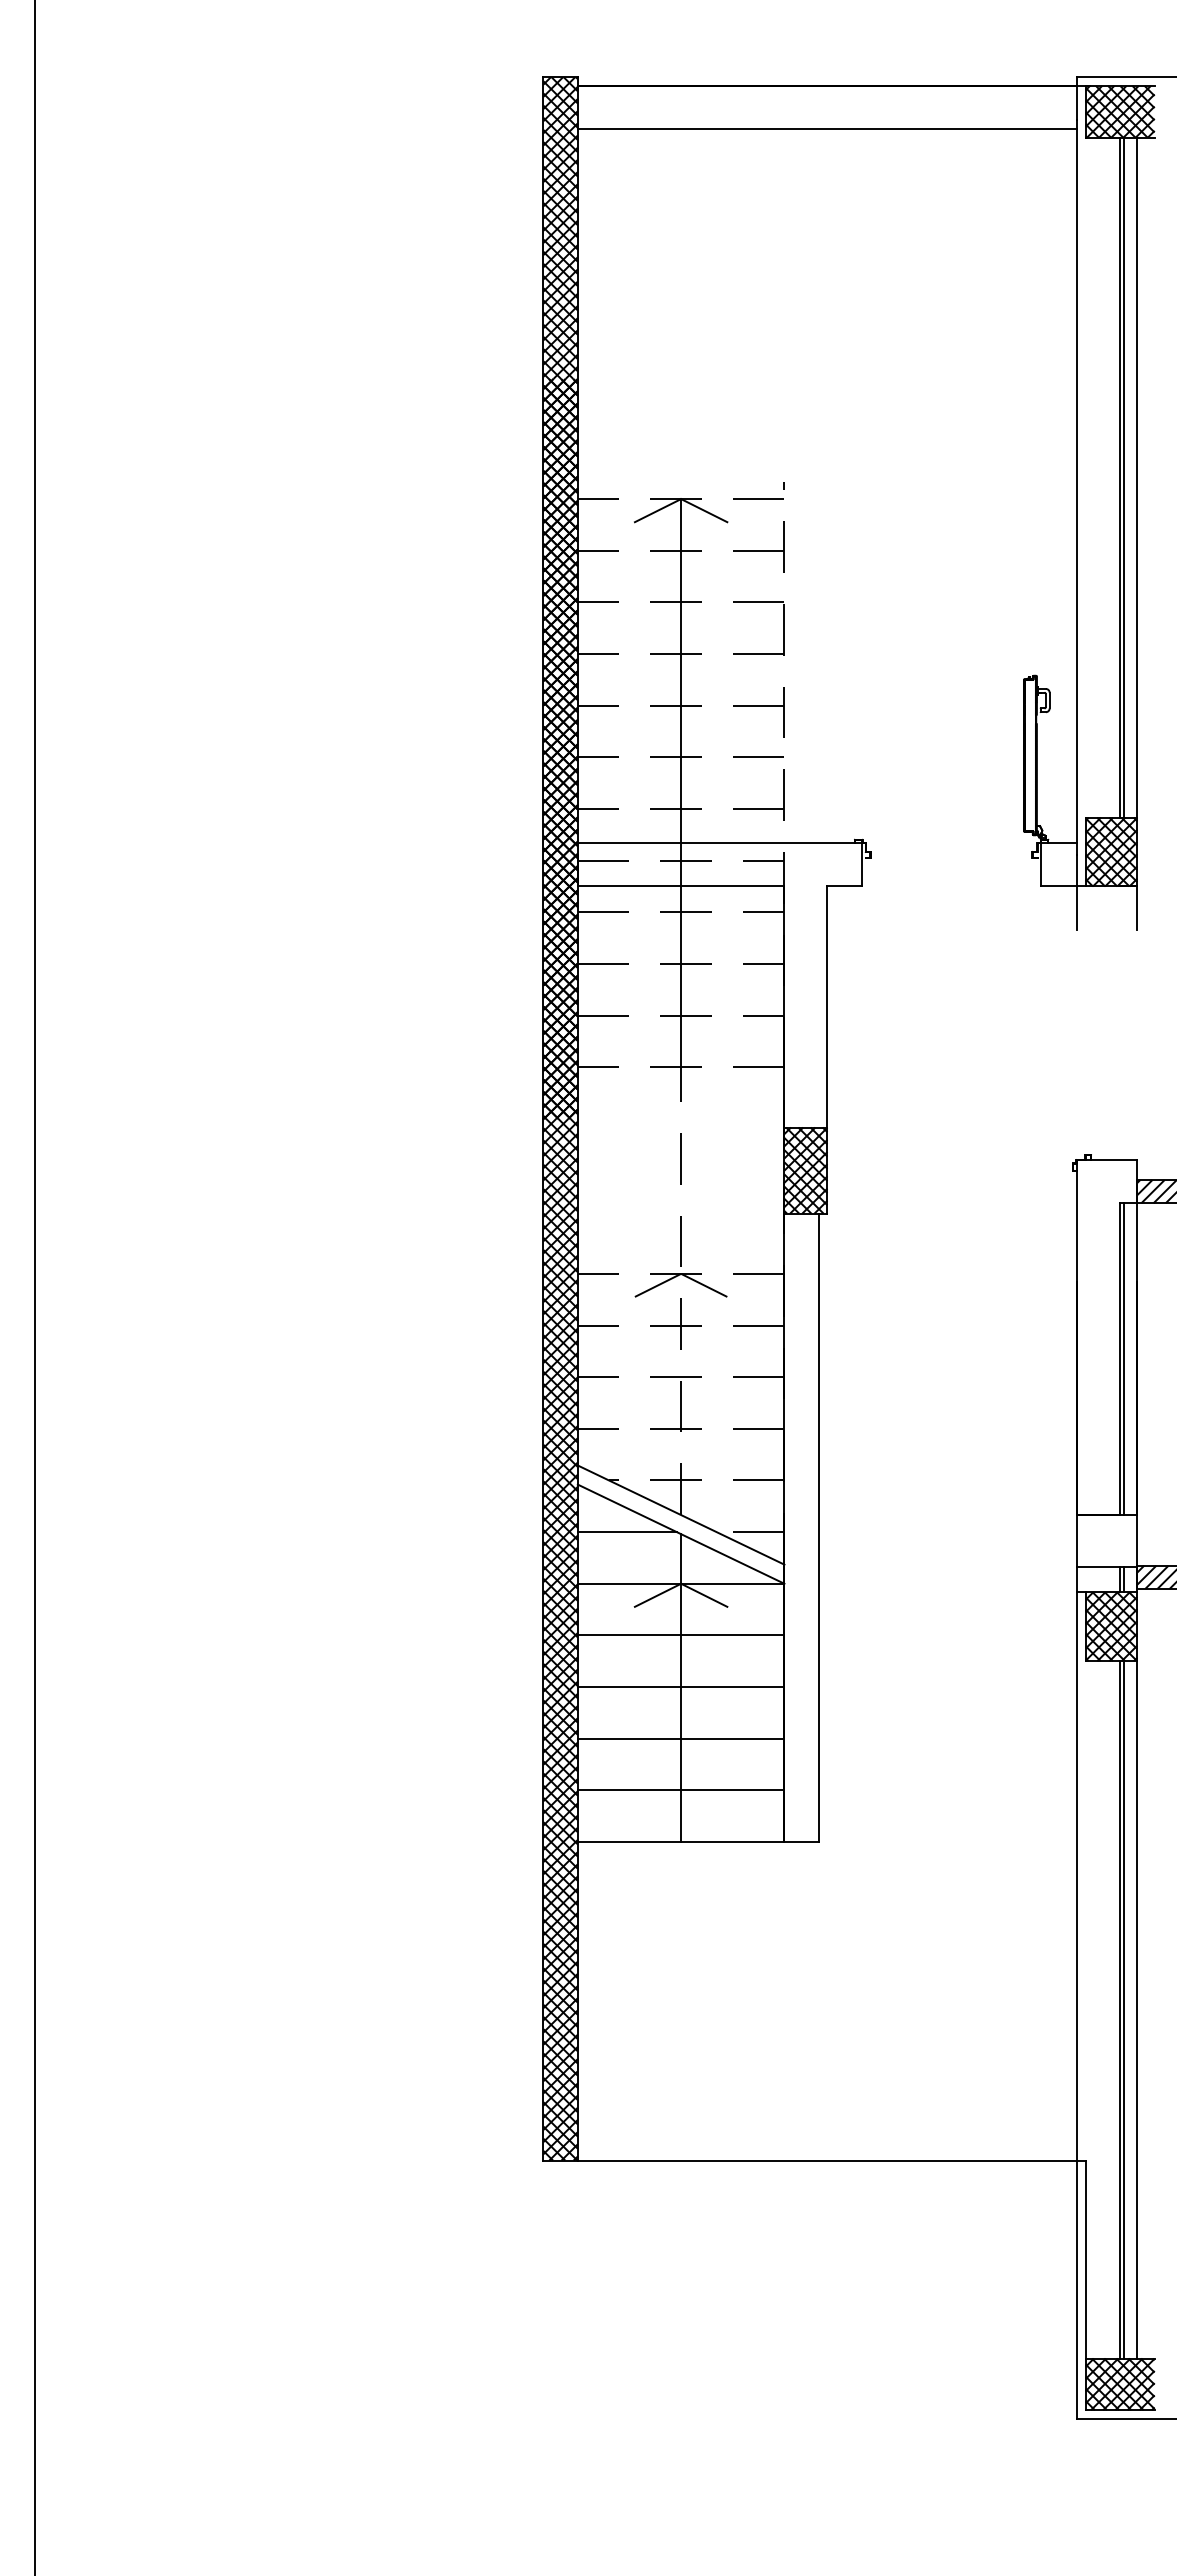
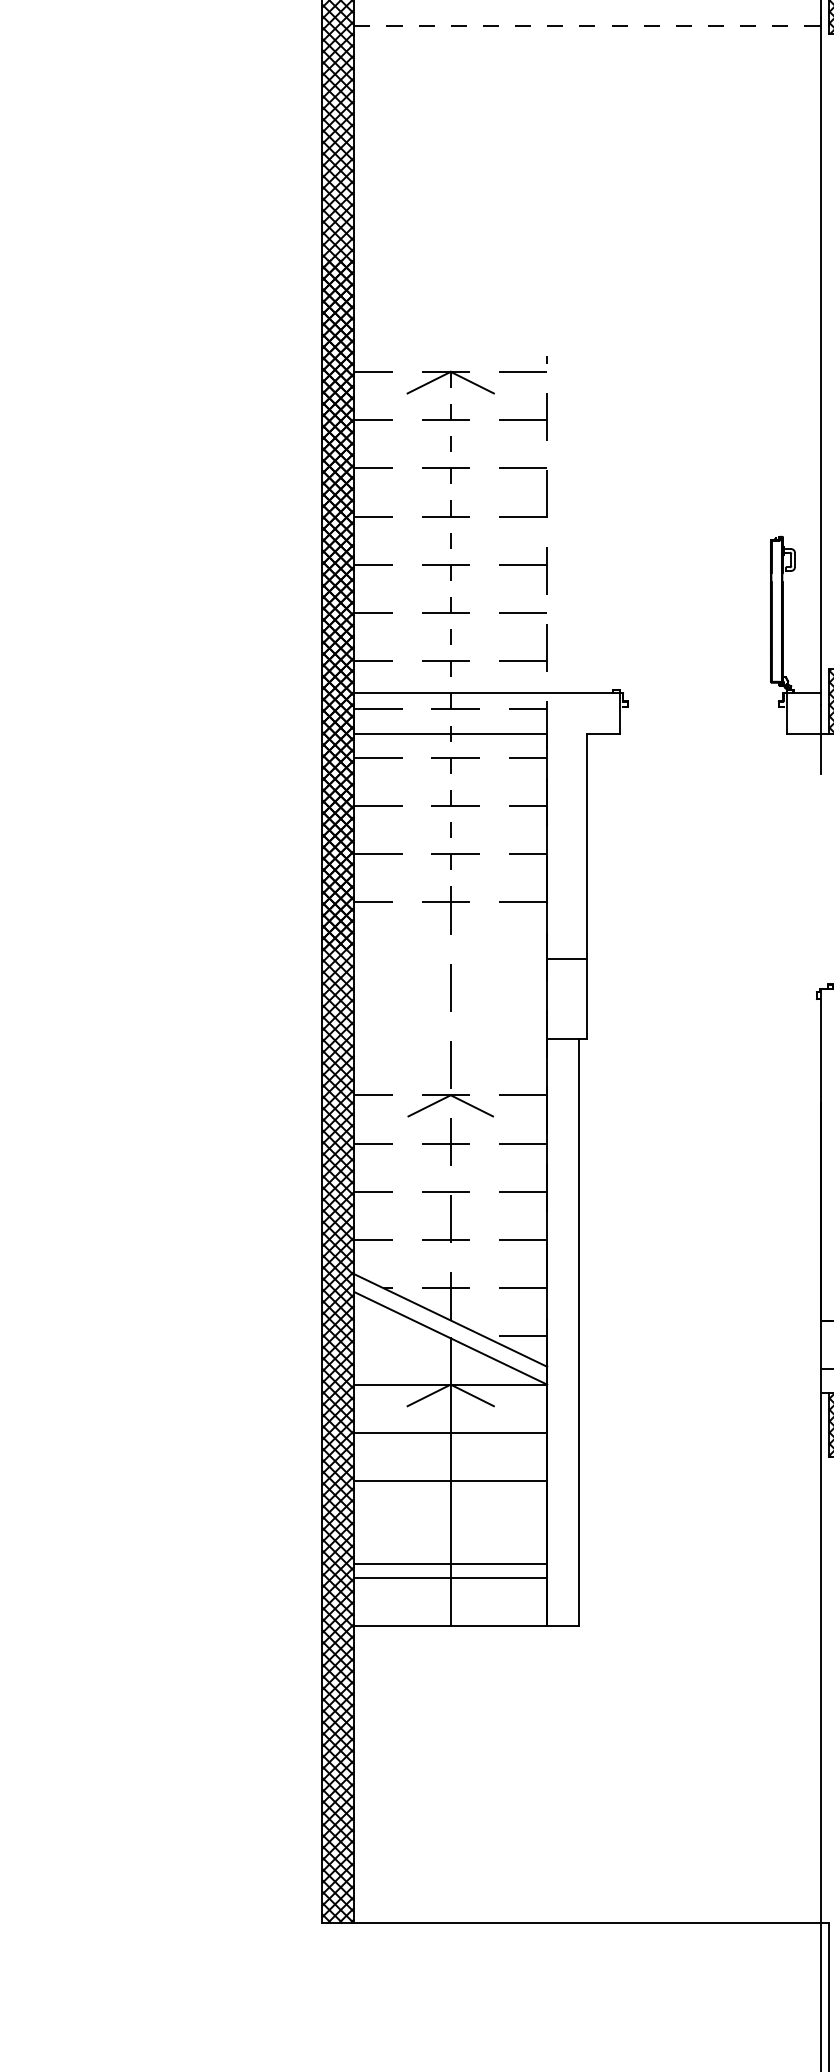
line: (827, 128) -> (587, 25), solid -> dashed
line: (681, 782) -> (451, 636), solid -> dashed
hatch: (805, 1170) -> (566, 998), removed
line: (626, 1532) -> (399, 1336), removed
line: (680, 1738) -> (450, 1563), moved

